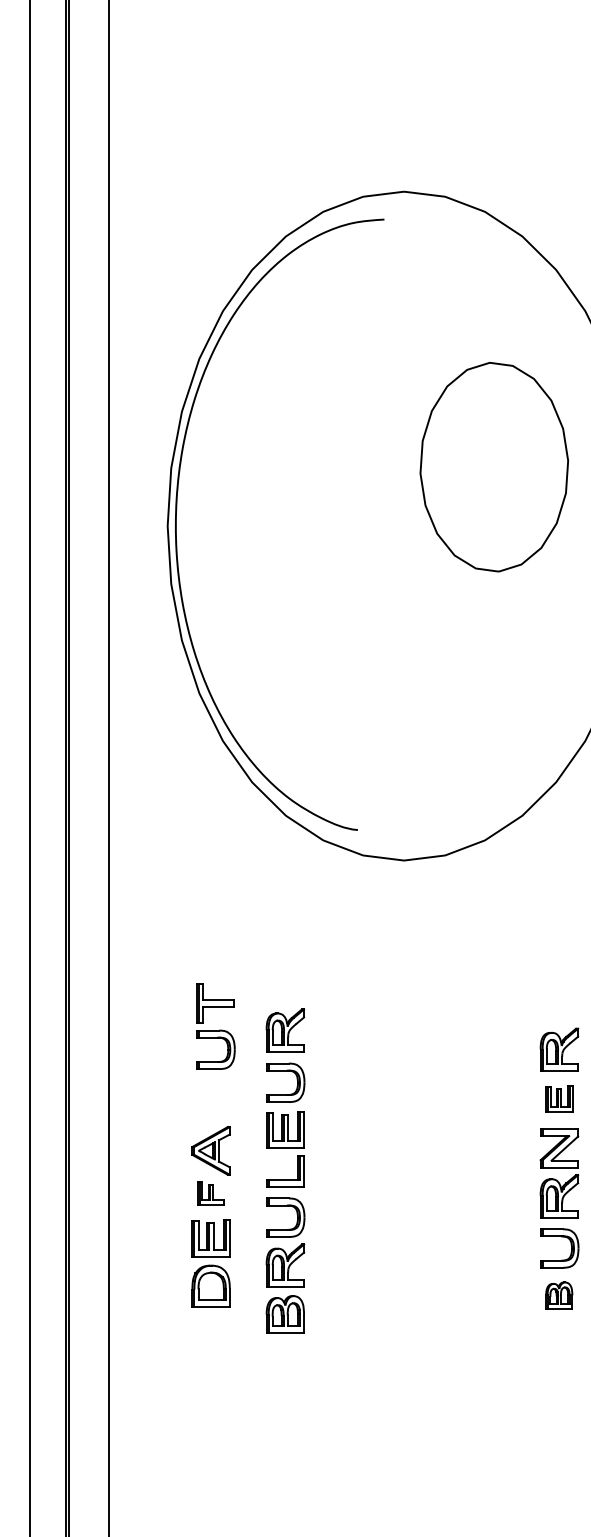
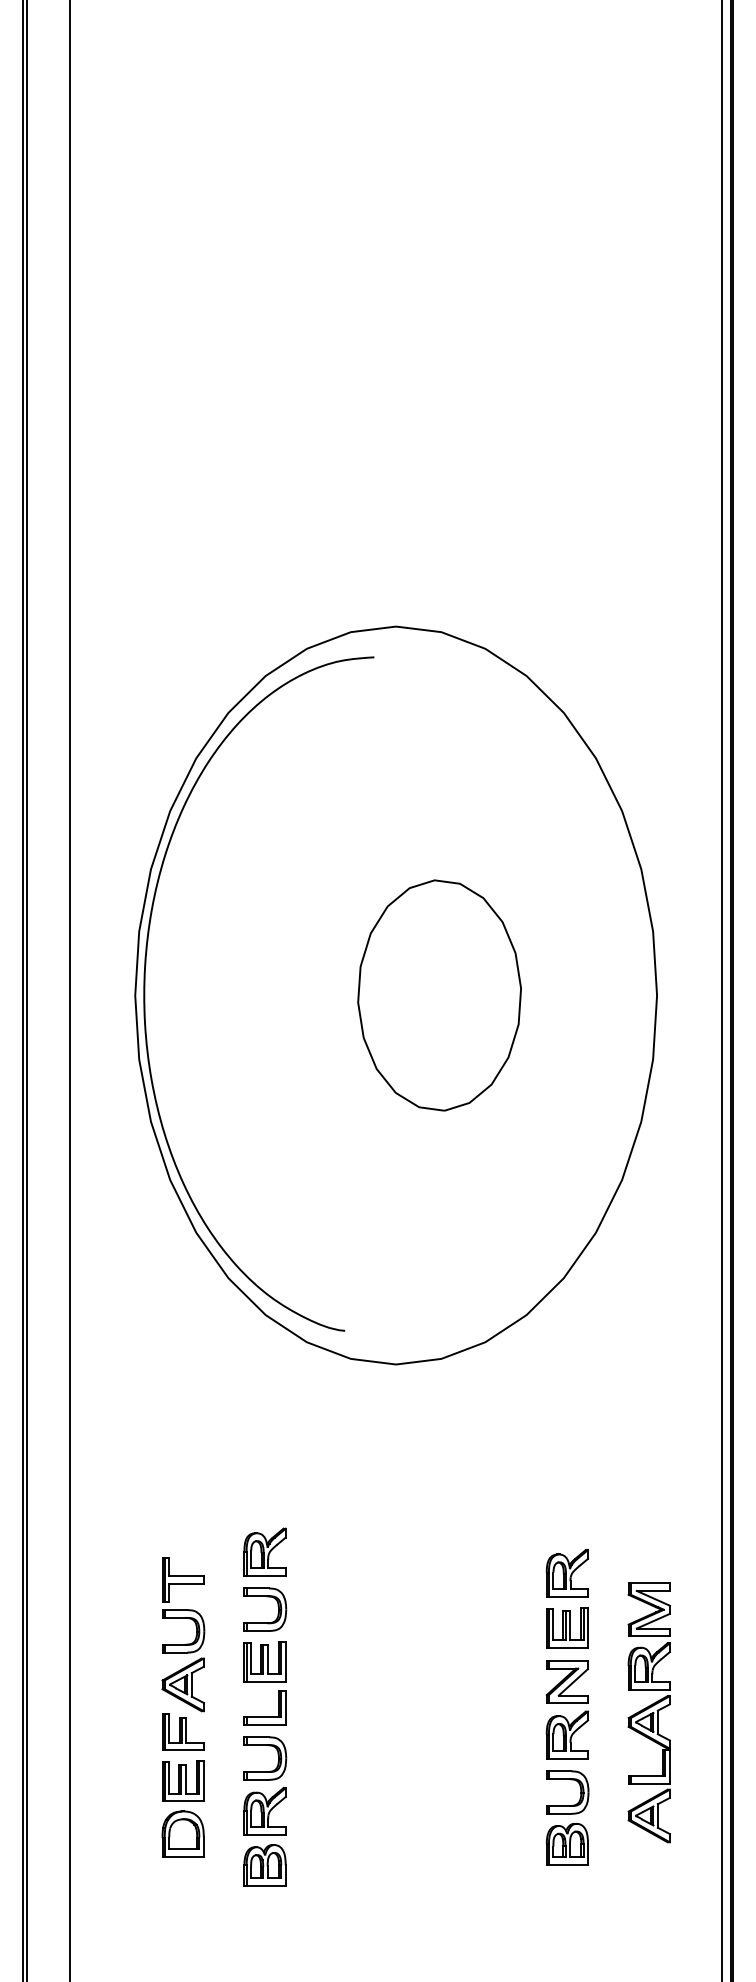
part: (494, 467) -> (439, 995), moved
part: (215, 1026) -> (183, 1605), moved
part: (559, 1098) -> (567, 1627), size x1.43
part: (211, 1193) -> (183, 1731), size x1.43
part: (558, 1295) -> (566, 1844), size x1.43

